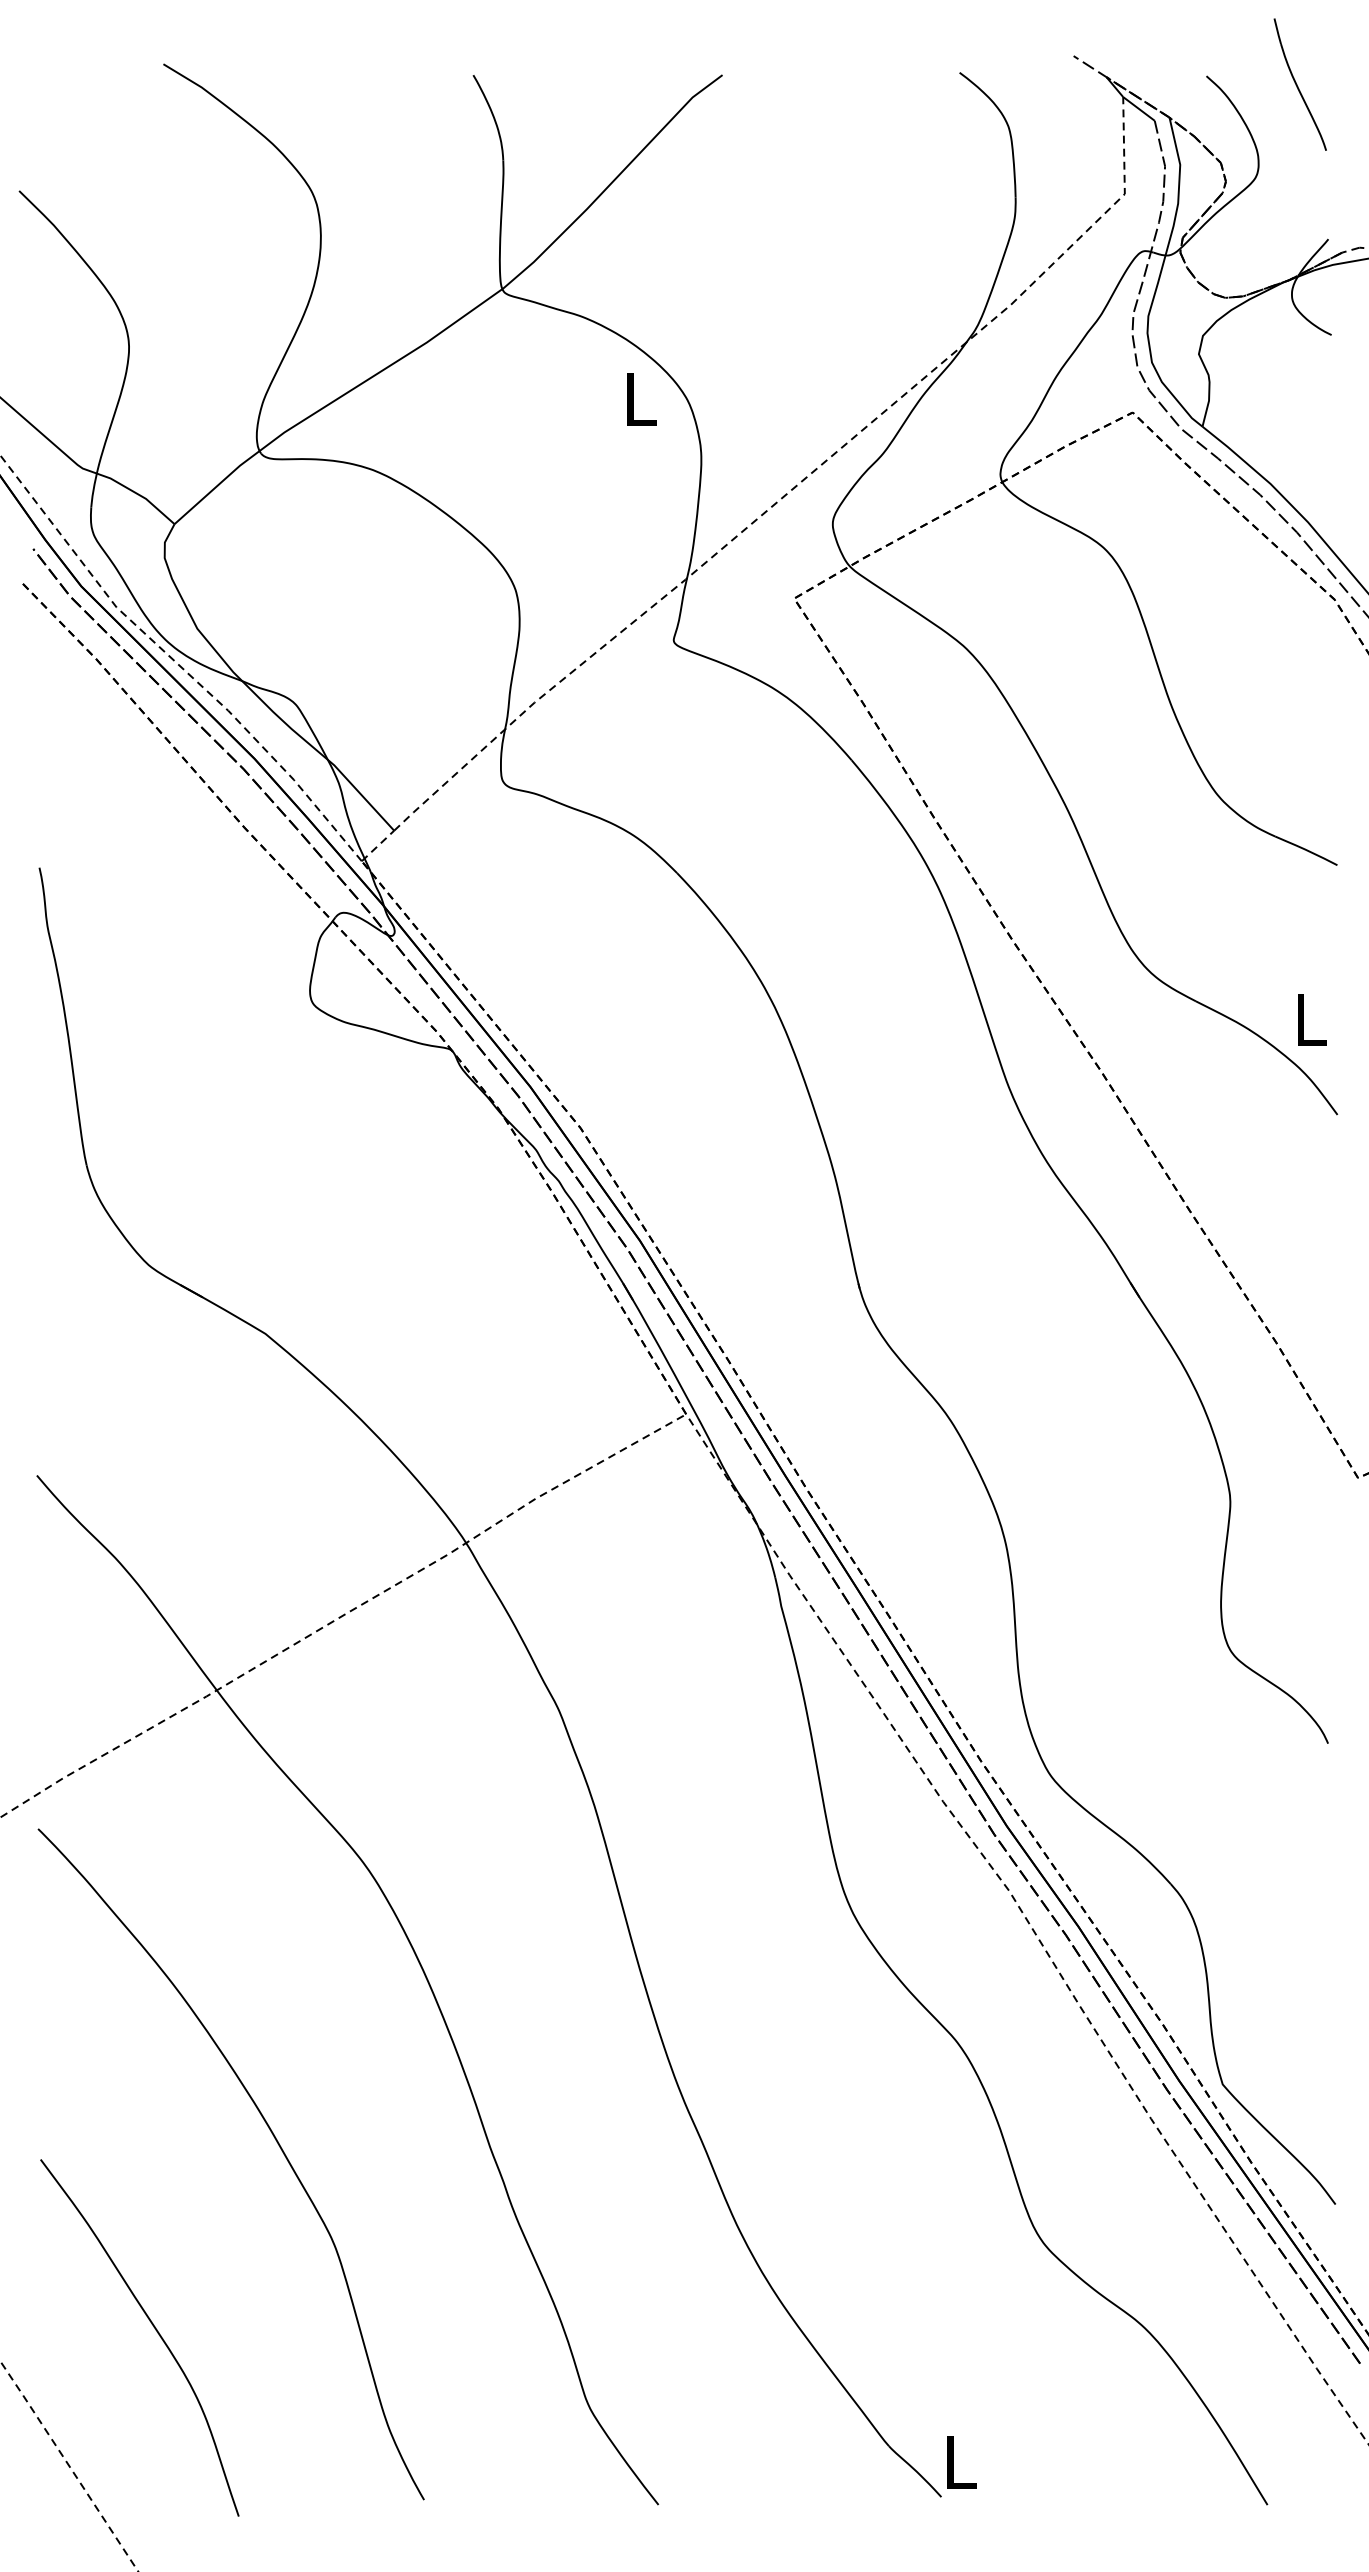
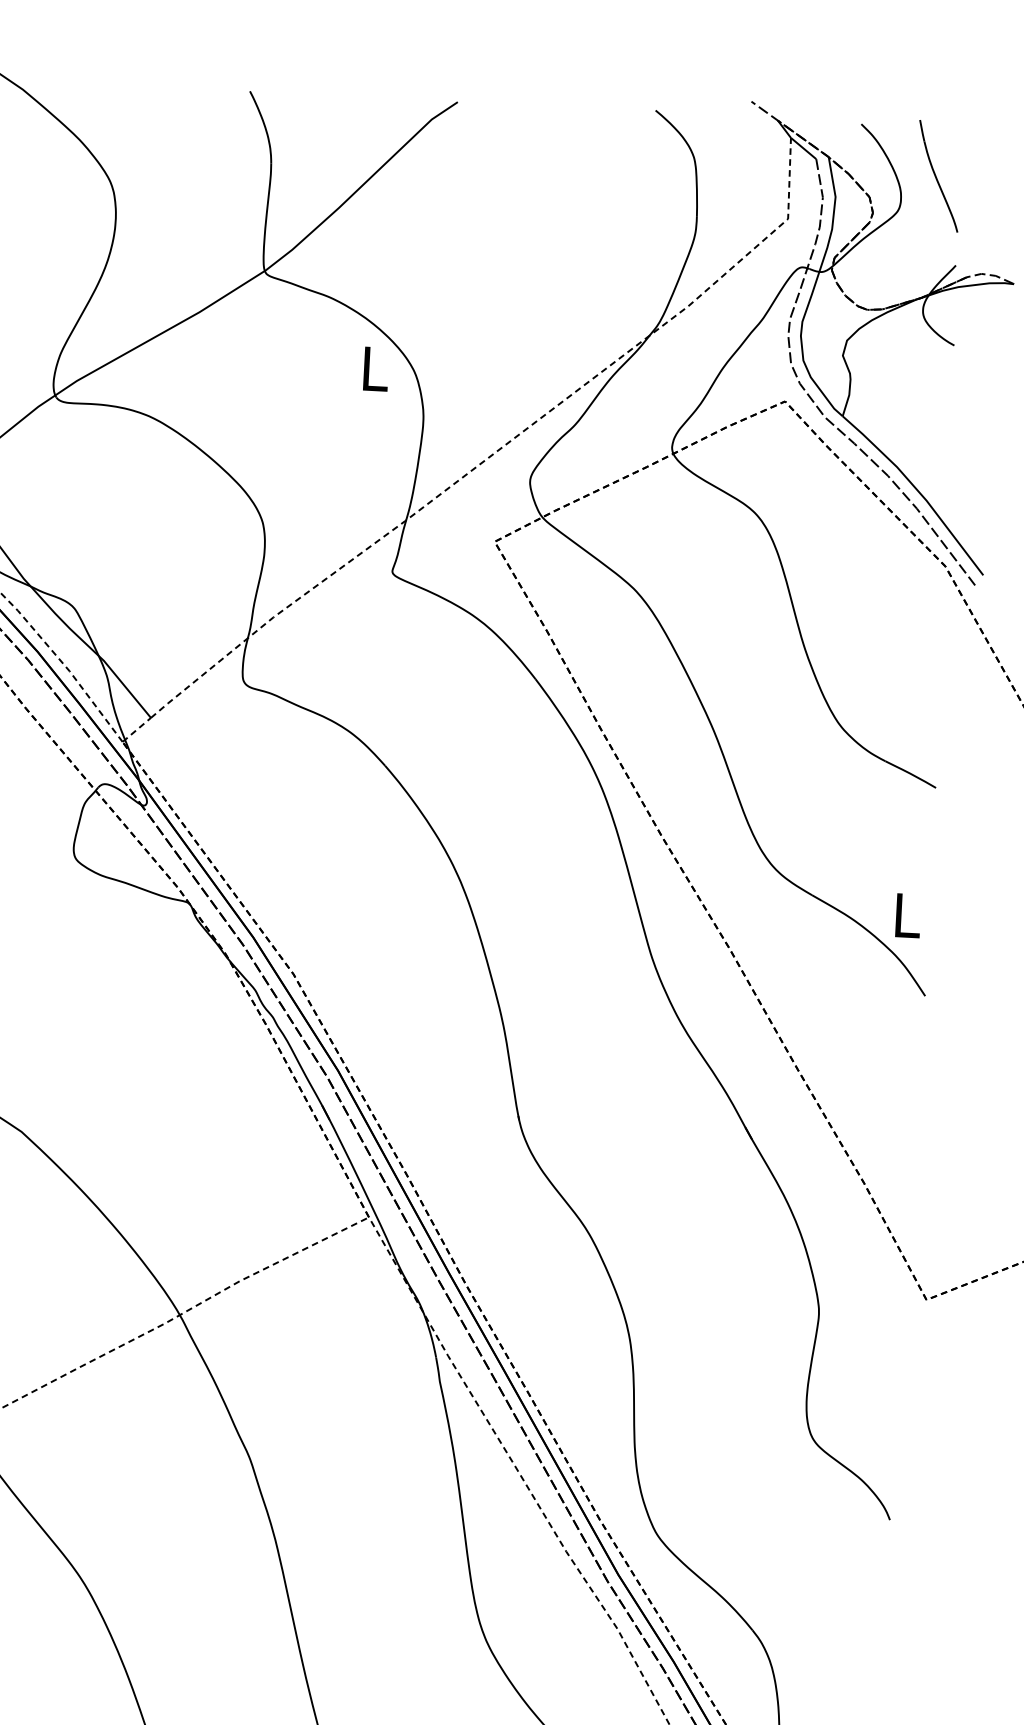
part: (1299, 84) -> (938, 176), moved

